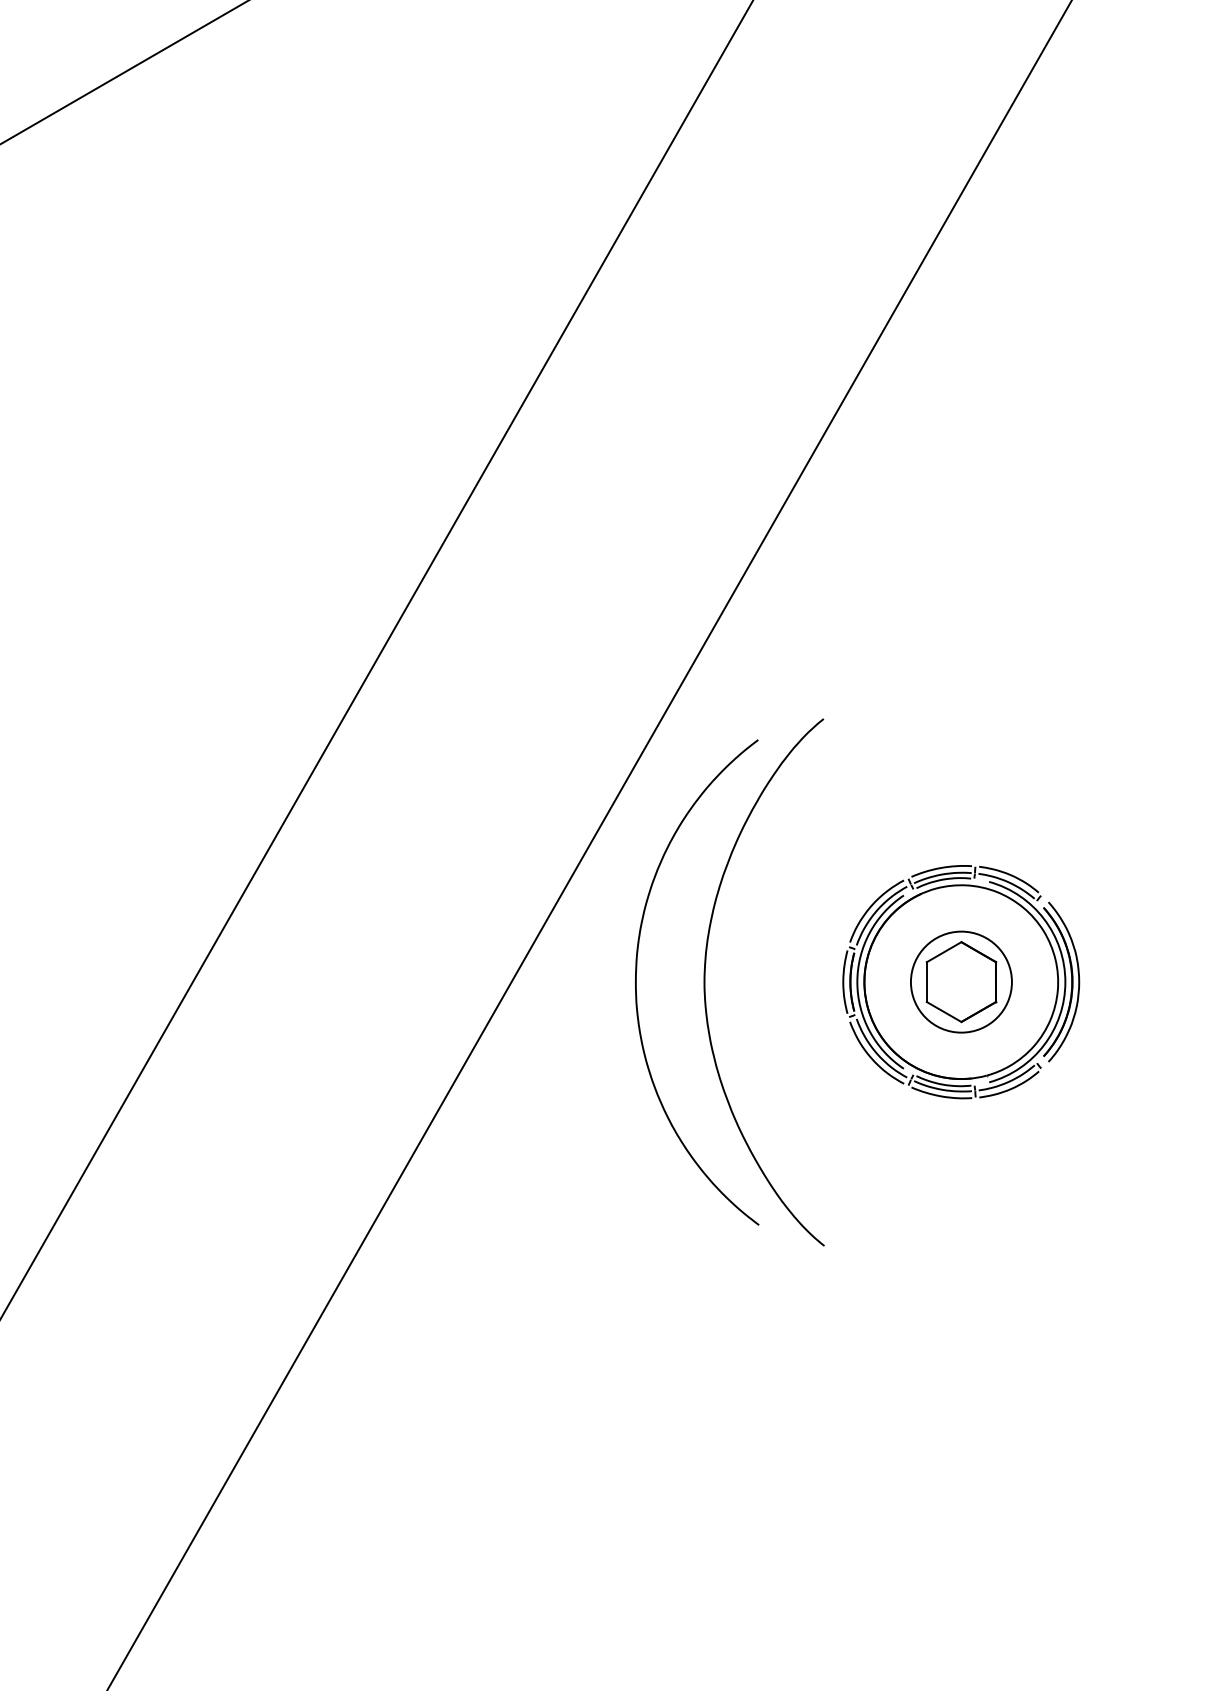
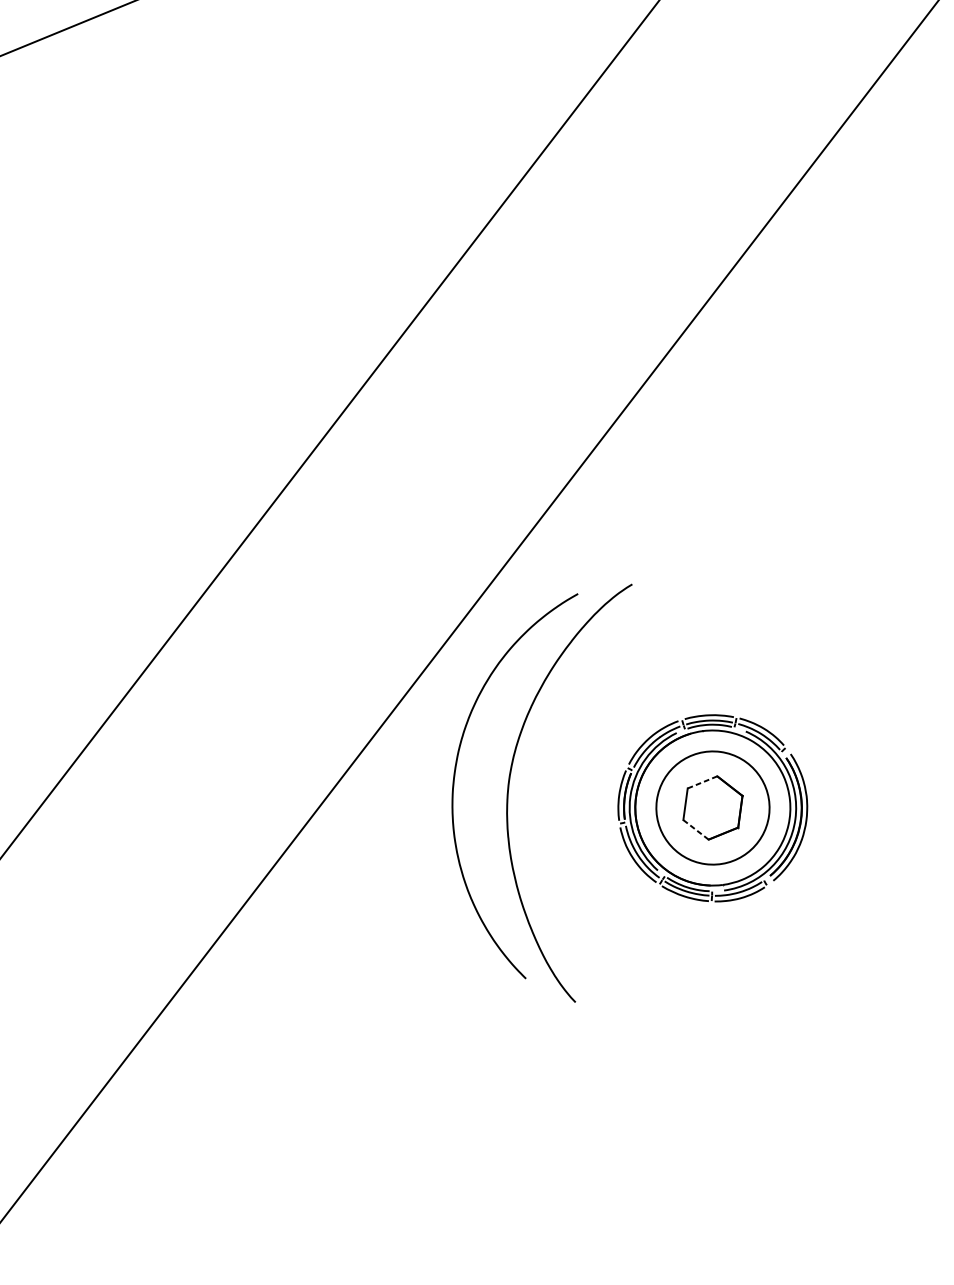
line: (944, 952) -> (702, 782), solid -> dashed
circle: (960, 981) -> (712, 807), size x1.4
line: (944, 1012) -> (696, 830), solid -> dashed

